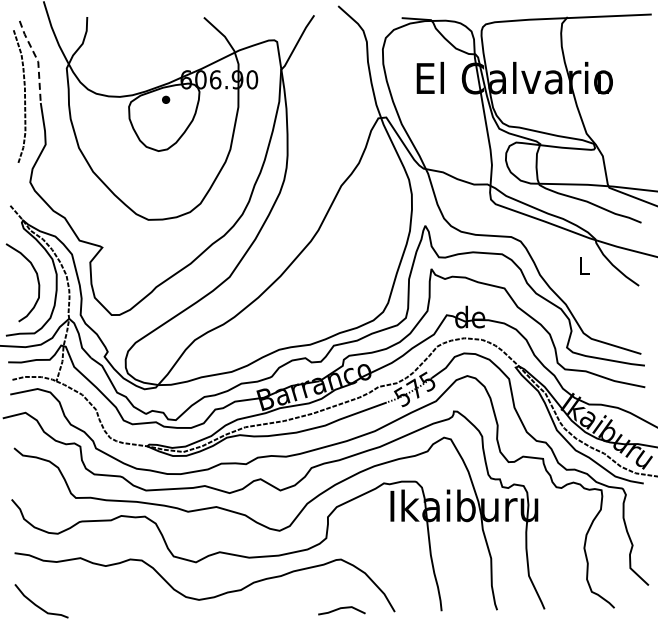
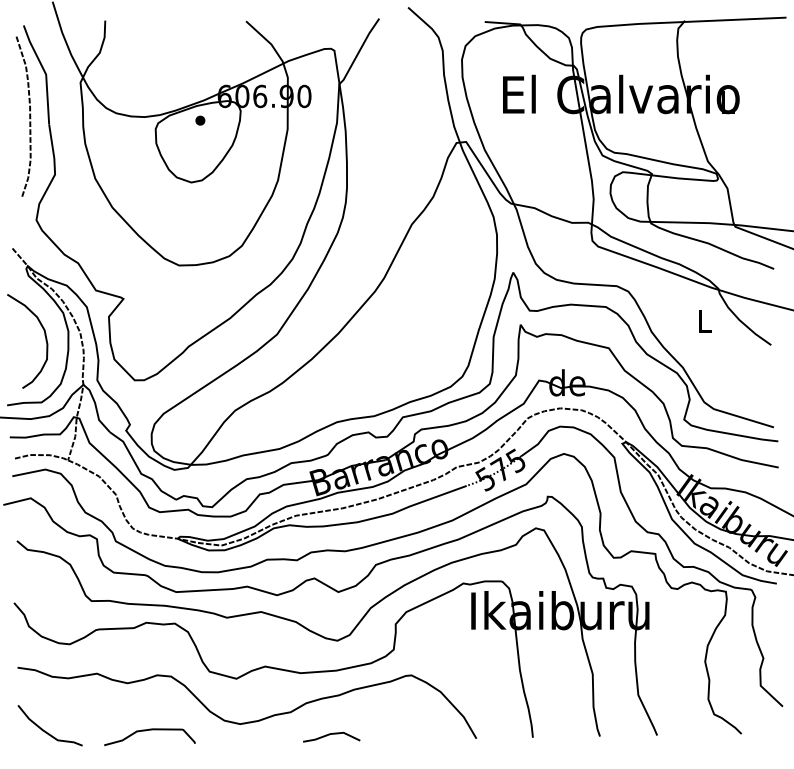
line: (37, 59) -> (45, 71), dashed -> solid
curve: (124, 605) -> (150, 730), added
curve: (340, 609) -> (330, 735), moved

